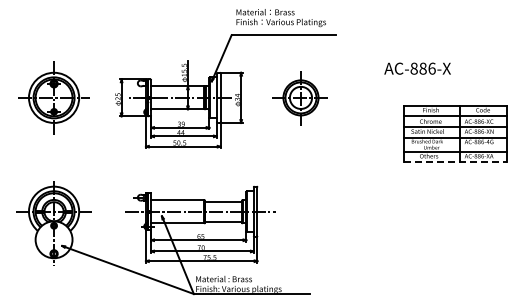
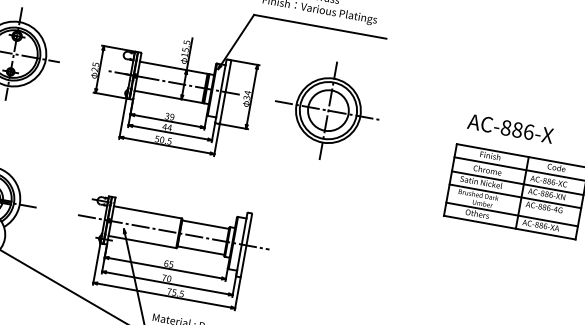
text: (417, 68) -> (510, 128), moved
part: (299, 97) -> (326, 109), size x1.43
line: (455, 162) -> (509, 228), dashed -> solid

